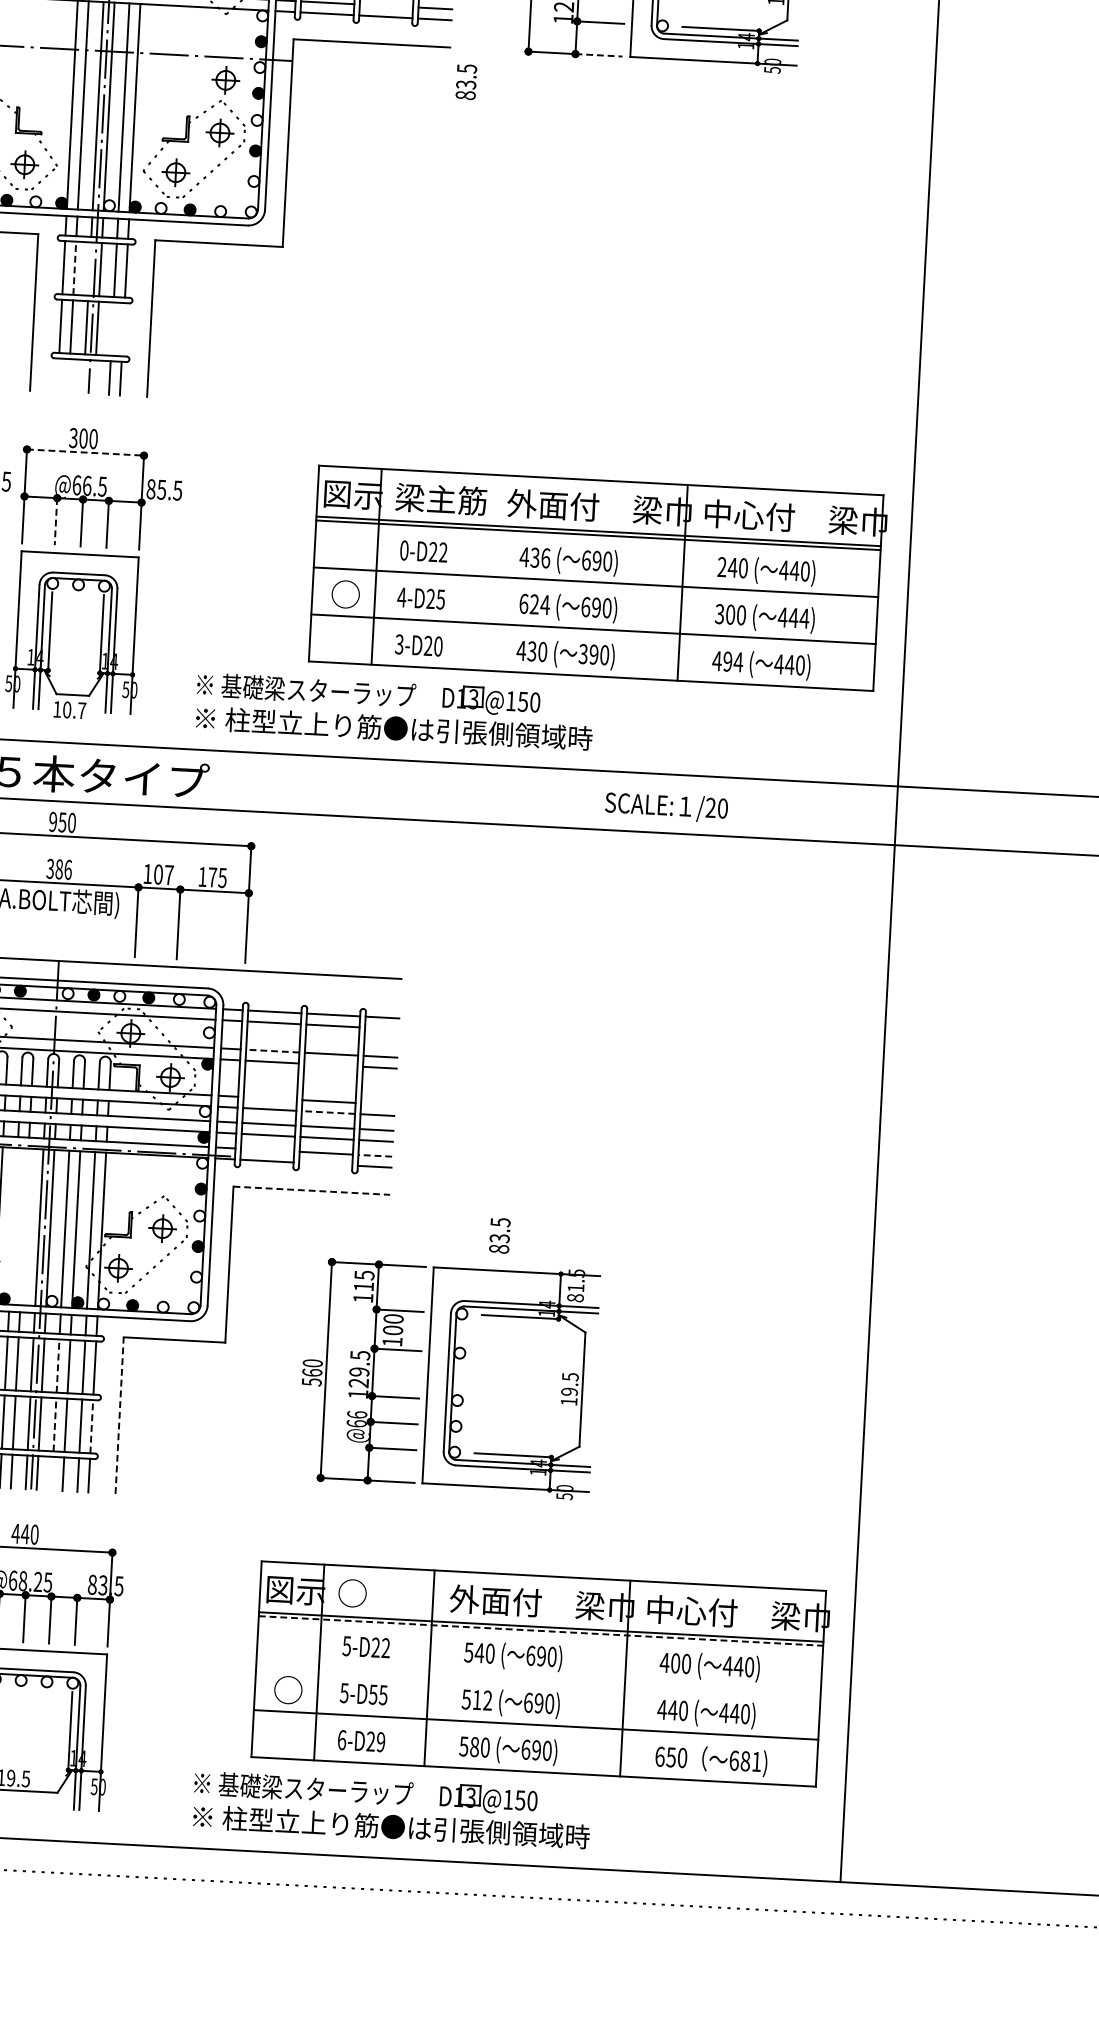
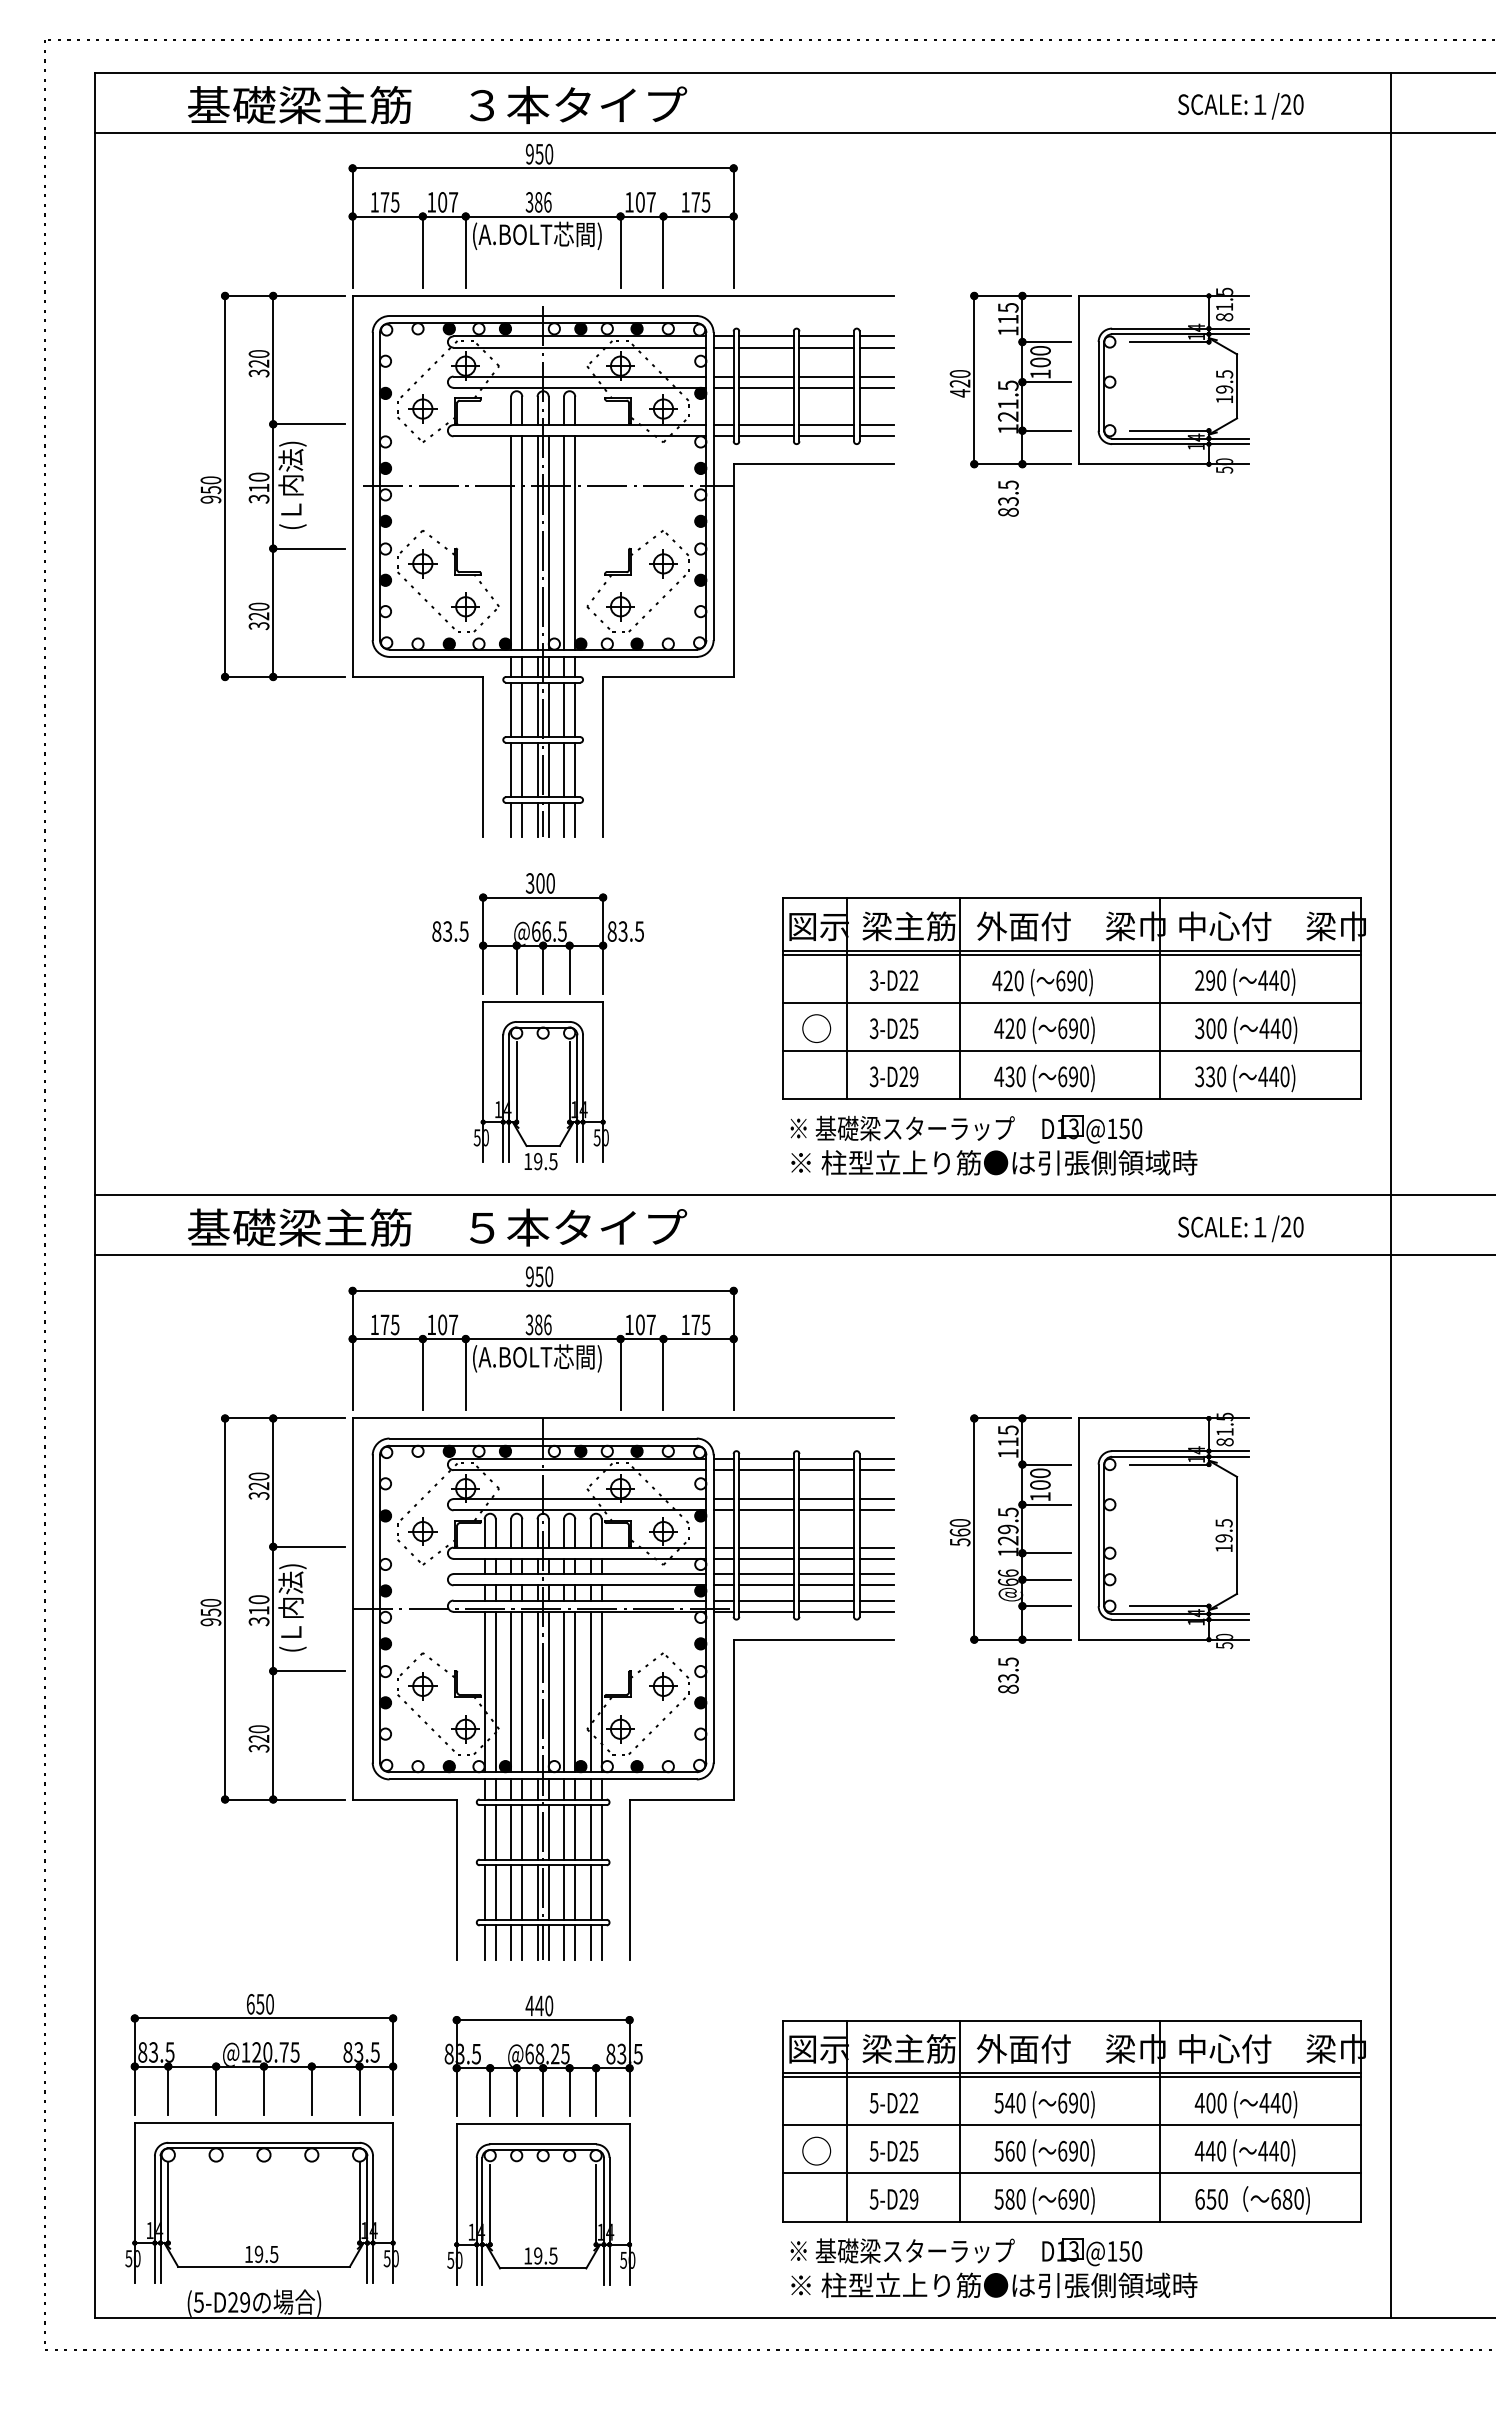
line: (386, 6) -> (826, 425), added
line: (599, 55) -> (1047, 464), dashed -> solid
part: (225, 80) -> (666, 509), removed
text: (466, 81) -> (1008, 498), moved
line: (74, 267) -> (522, 709), dashed -> solid
line: (89, 268) -> (537, 709), added
line: (112, 328) -> (564, 769), added
line: (123, 329) -> (575, 769), added
line: (58, 374) -> (511, 819), added
line: (69, 375) -> (522, 819), added
line: (83, 376) -> (537, 819), added
line: (94, 376) -> (548, 819), added
line: (85, 452) -> (543, 897), dashed -> solid
text: (162, 489) -> (623, 931), 85.5 -> 83.5
line: (55, 522) -> (516, 970), dashed -> solid
text: (403, 550) -> (873, 980), 0-D22 -> 3-D22
text: (540, 557) -> (1013, 980), 436 -> 420
text: (732, 567) -> (1210, 980), 240 -> 290
line: (486, 572) -> (959, 998), added
text: (401, 597) -> (873, 1028), 4-D25 -> 3-D25
text: (533, 604) -> (1009, 1028), 624 -> 420
text: (804, 618) -> (1286, 1028), 444) -> 440)
text: (437, 646) -> (913, 1076), 3-D20 -> 3-D29
text: (583, 653) -> (1062, 1076), 390) -> 690)
text: (727, 661) -> (1210, 1076), 494 -> 330
text: (74, 710) -> (545, 1161), 10.7 -> 19.5
part: (394, 711) -> (993, 1145), moved
text: (666, 806) -> (1240, 1228), moved
line: (381, 1028) -> (876, 1470), added
line: (272, 1051) -> (766, 1499), dashed -> solid
line: (330, 1065) -> (826, 1510), added
line: (270, 1098) -> (766, 1547), added
line: (377, 1103) -> (876, 1547), added
line: (328, 1112) -> (826, 1558), dashed -> solid
line: (267, 1150) -> (766, 1600), added
line: (374, 1155) -> (876, 1600), dashed -> solid
line: (325, 1163) -> (826, 1611), added
line: (312, 1190) -> (814, 1639), dashed -> solid
line: (13, 1225) -> (511, 1691), added
line: (24, 1226) -> (522, 1691), added
line: (58, 1365) -> (564, 1831), dashed -> solid
part: (448, 1377) -> (1099, 1530), moved
line: (119, 1415) -> (629, 1879), dashed -> solid
line: (55, 1424) -> (564, 1892), dashed -> solid
line: (91, 1426) -> (601, 1892), dashed -> solid
line: (52, 1473) -> (564, 1942), added
text: (383, 1594) -> (908, 2048), ○ -> 梁主筋
line: (541, 1631) -> (1072, 2077), dashed -> solid
line: (538, 1678) -> (1071, 2125), added
text: (373, 1693) -> (903, 2150), 5-D55 -> 5-D25
text: (482, 1699) -> (1015, 2150), 512 -> 560
text: (341, 1740) -> (873, 2199), 6-D29 -> 5-D29
text: (756, 1761) -> (1298, 2199), 681) -> 680)
part: (391, 1809) -> (993, 2267), moved

